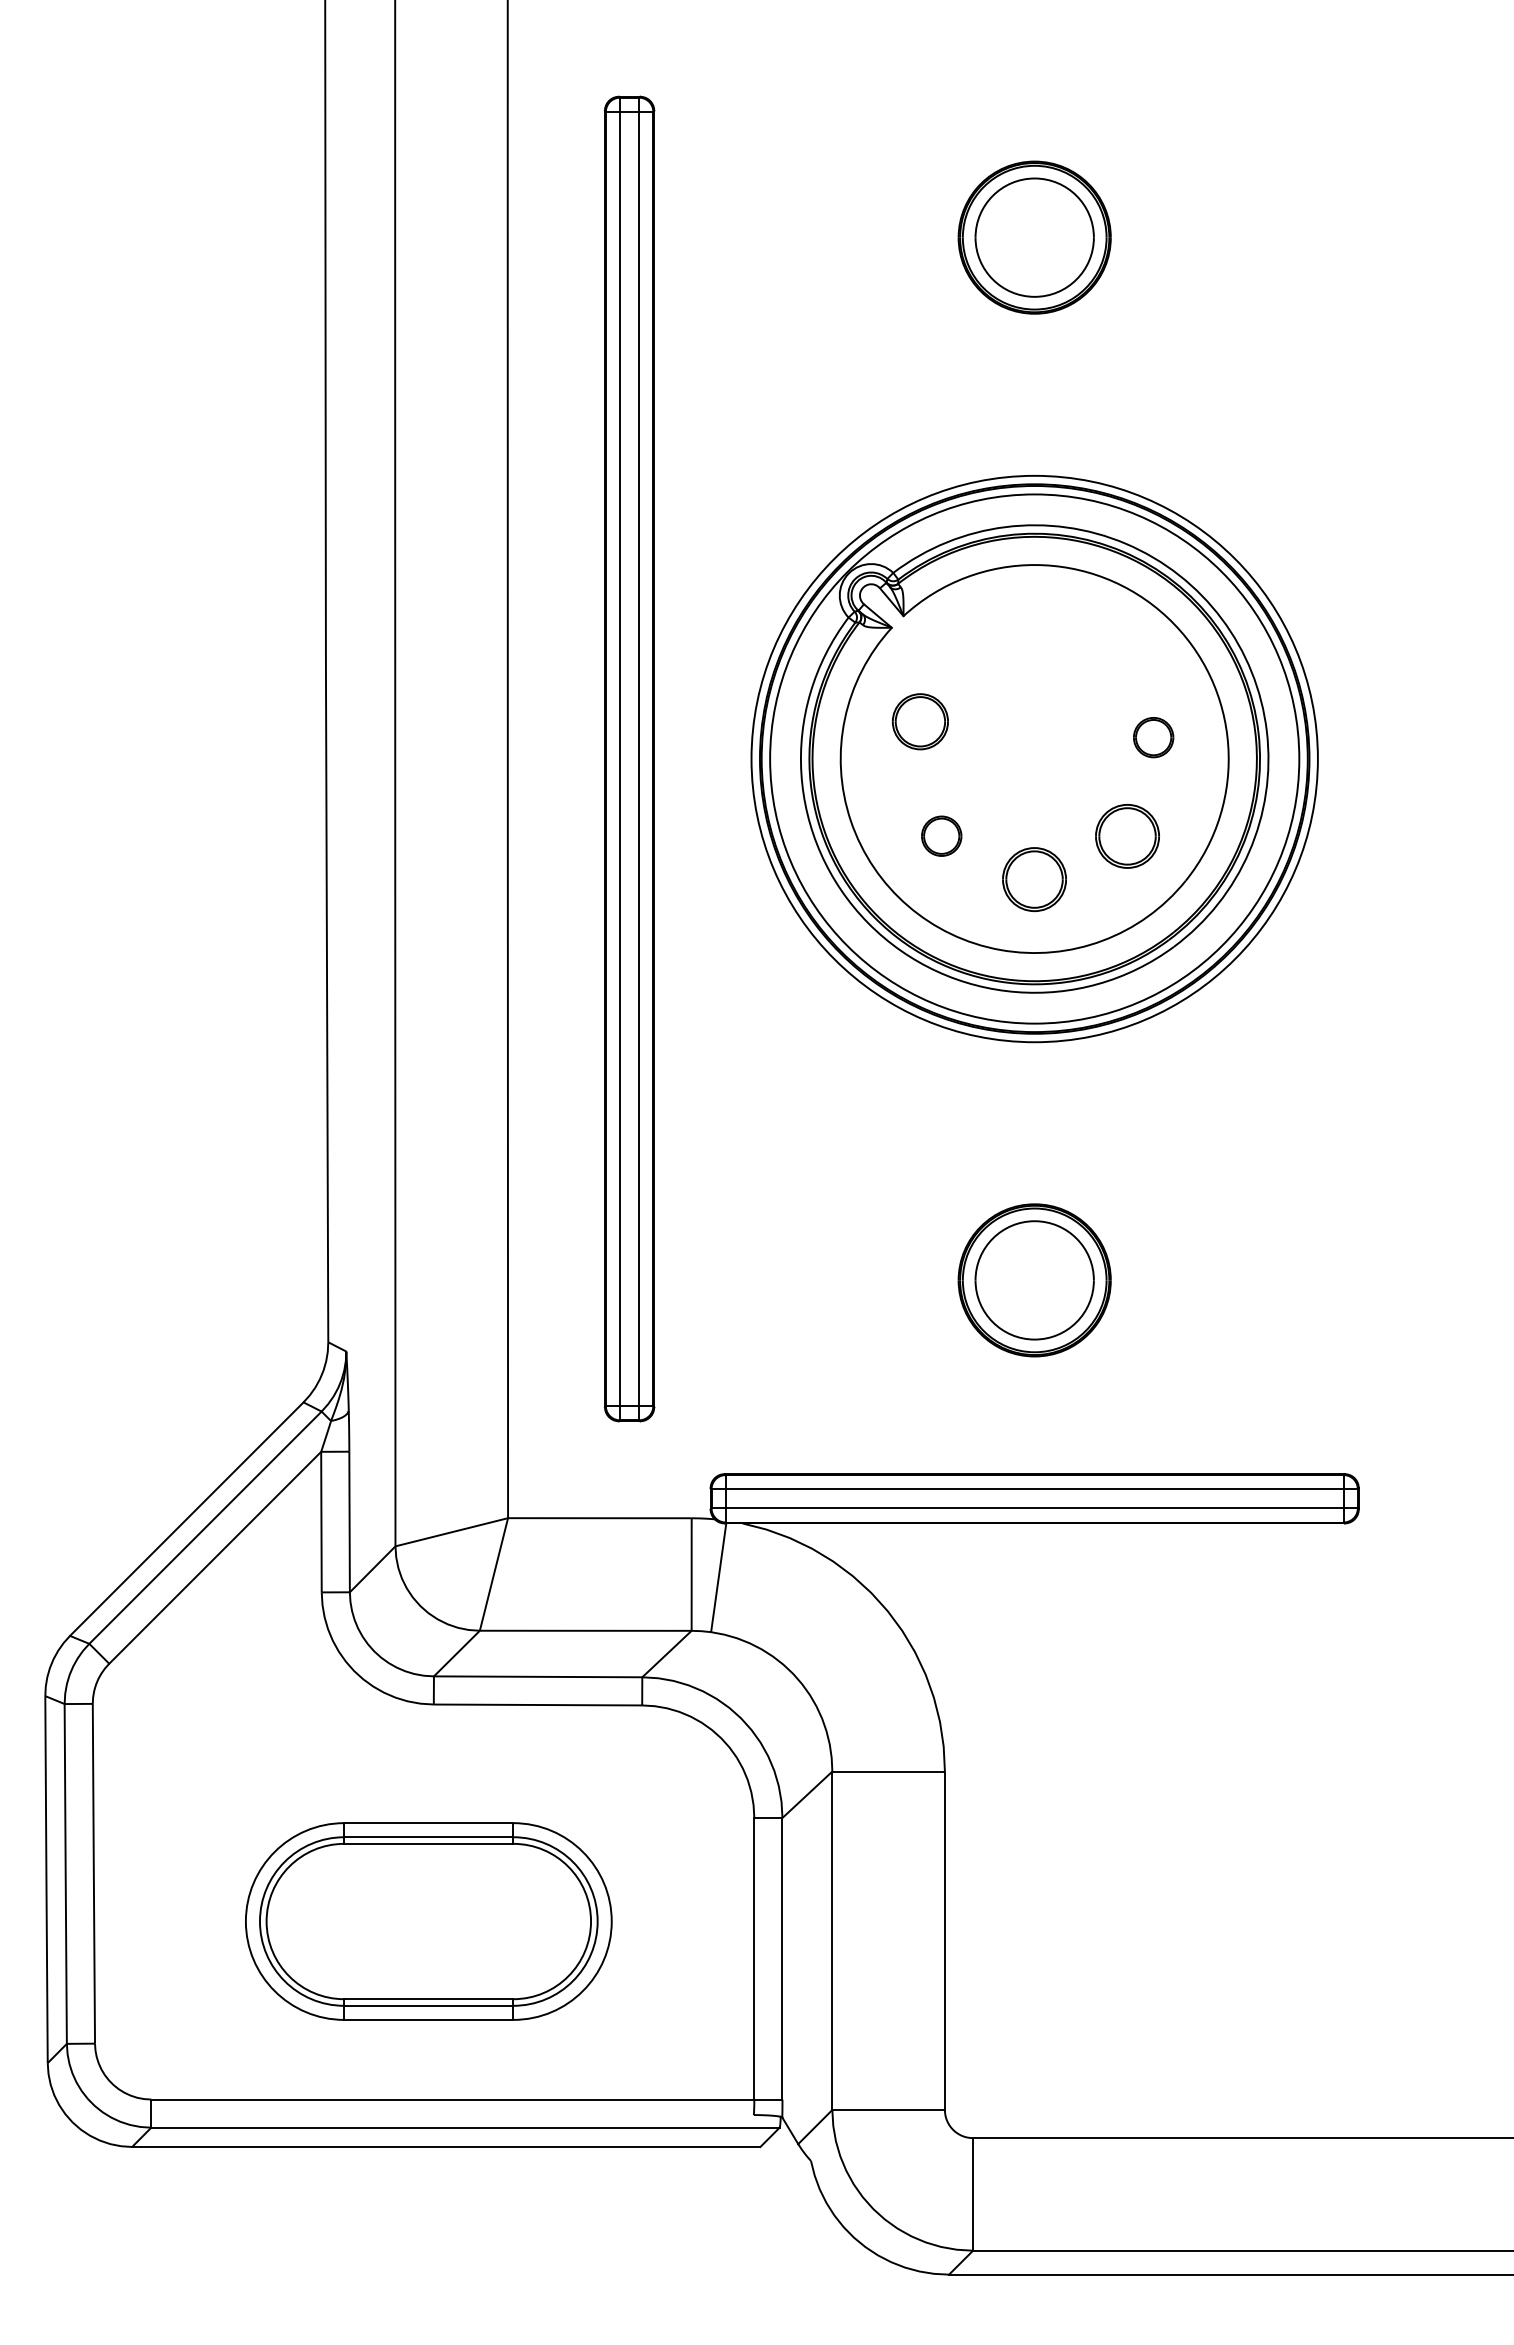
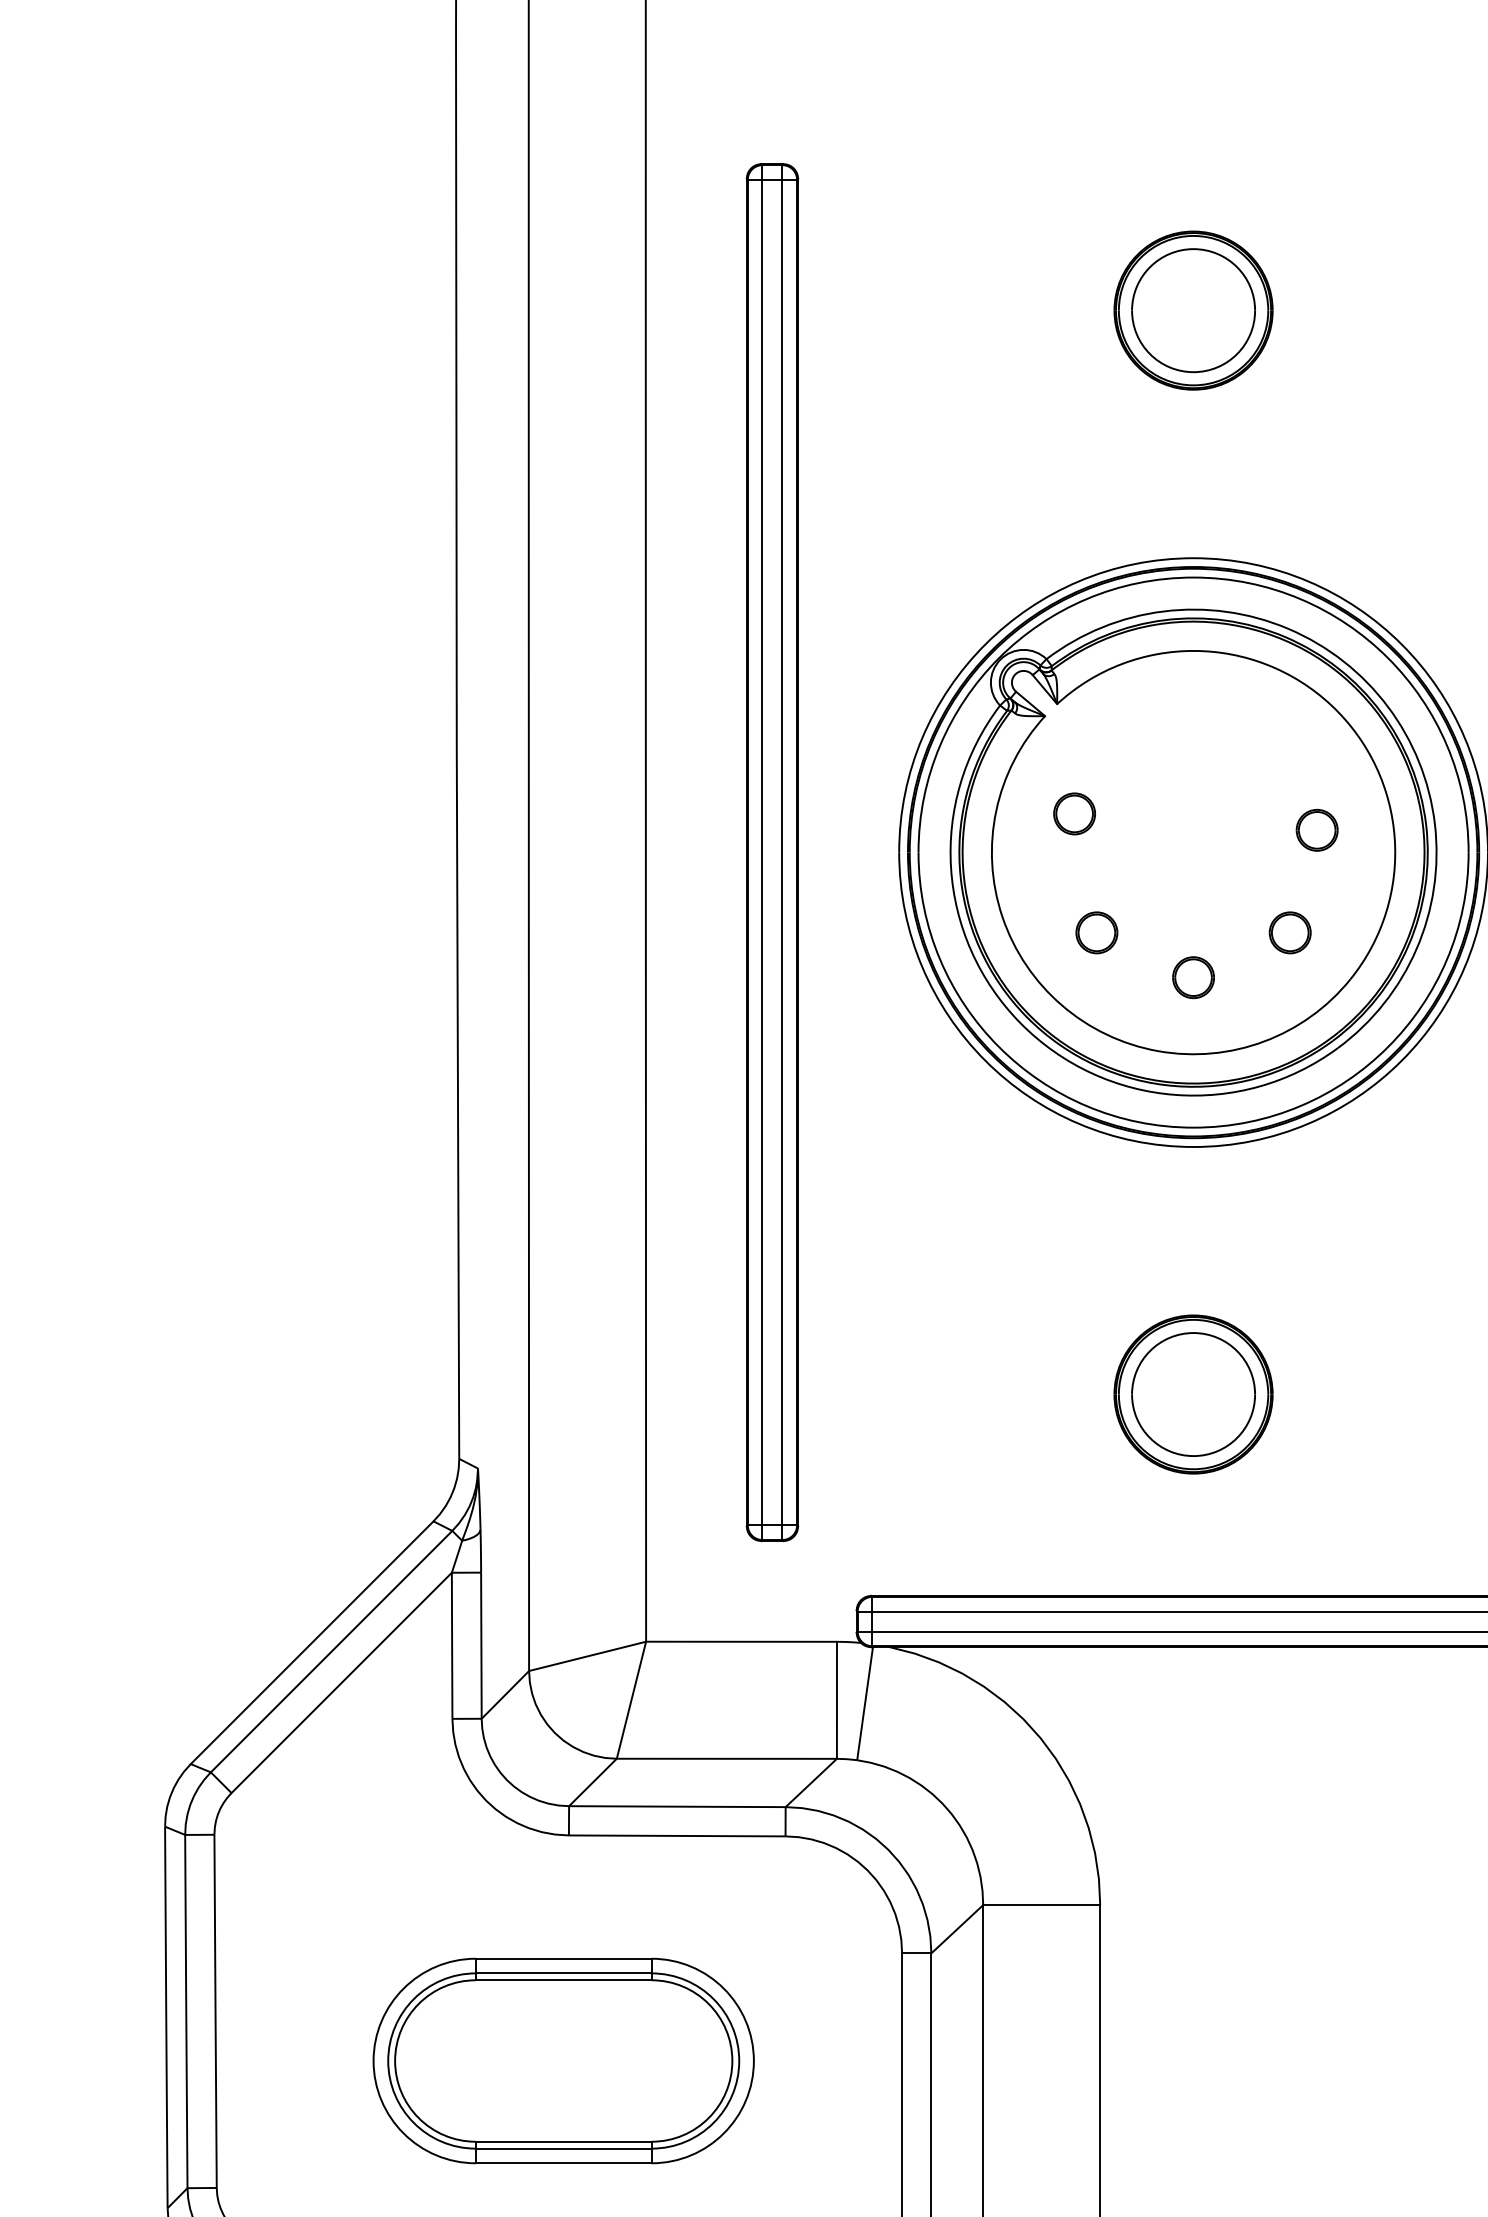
part: (919, 721) -> (1073, 813), size x0.71
part: (1127, 835) -> (1290, 932), size x0.62
part: (1034, 878) -> (1193, 976), size x0.62

